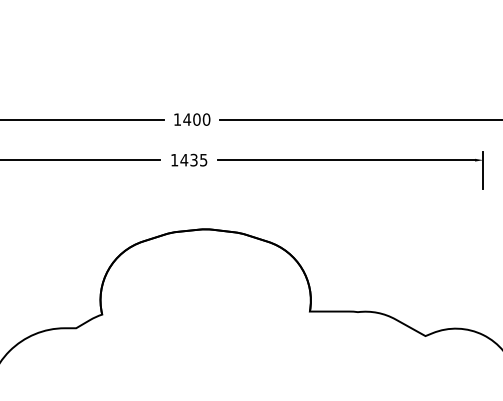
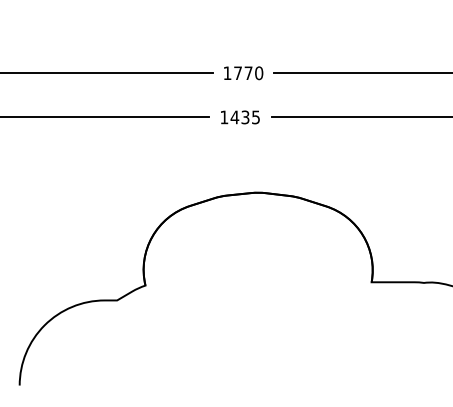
text: (191, 119) -> (242, 73), 1400 -> 1770

